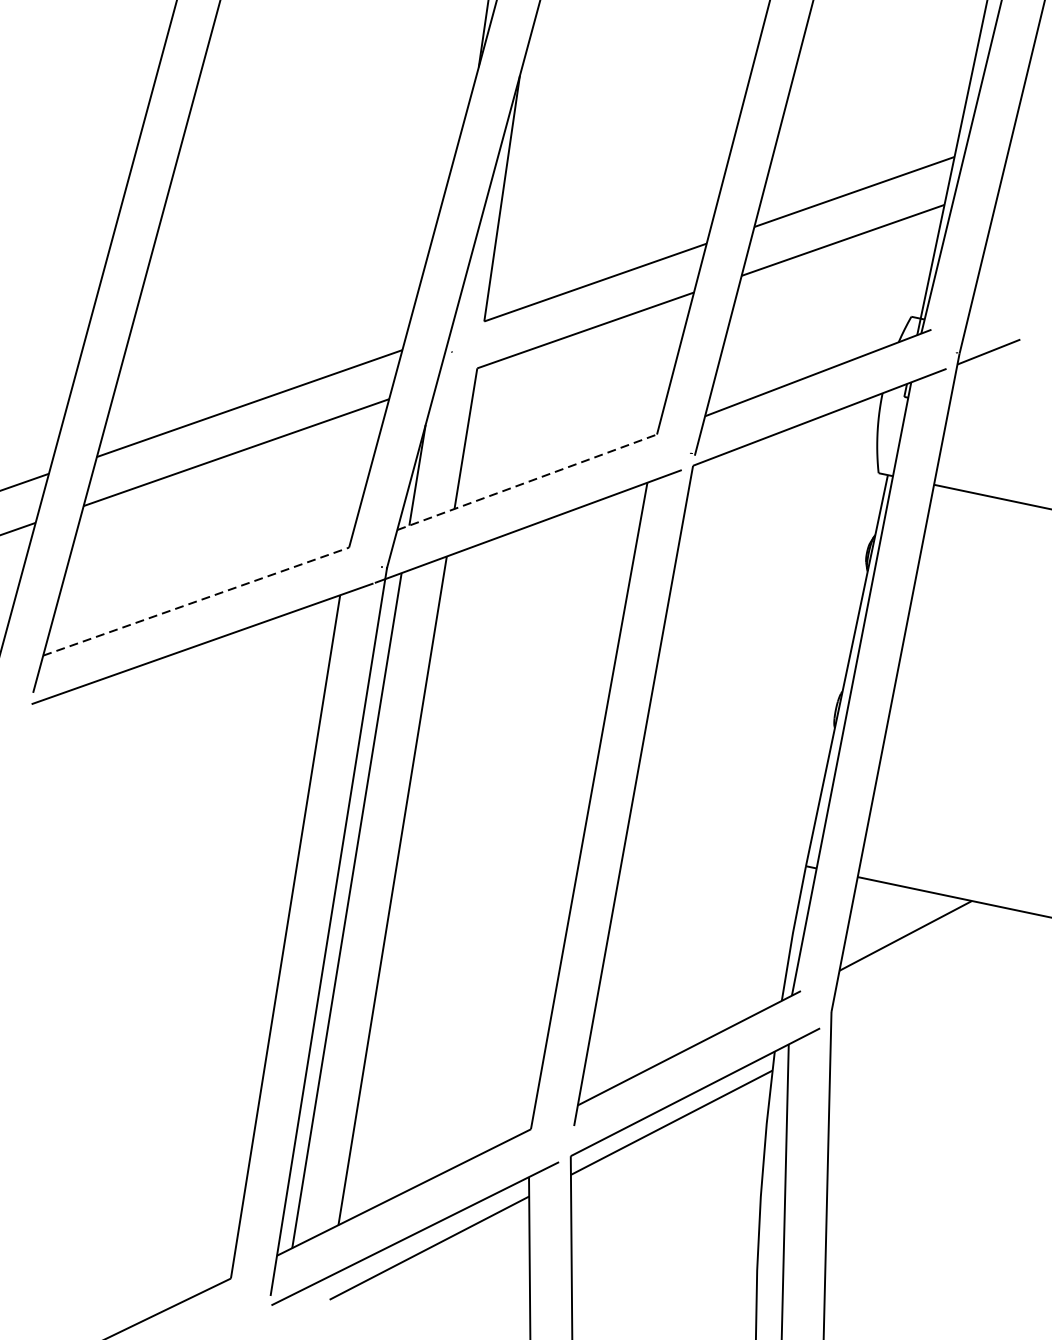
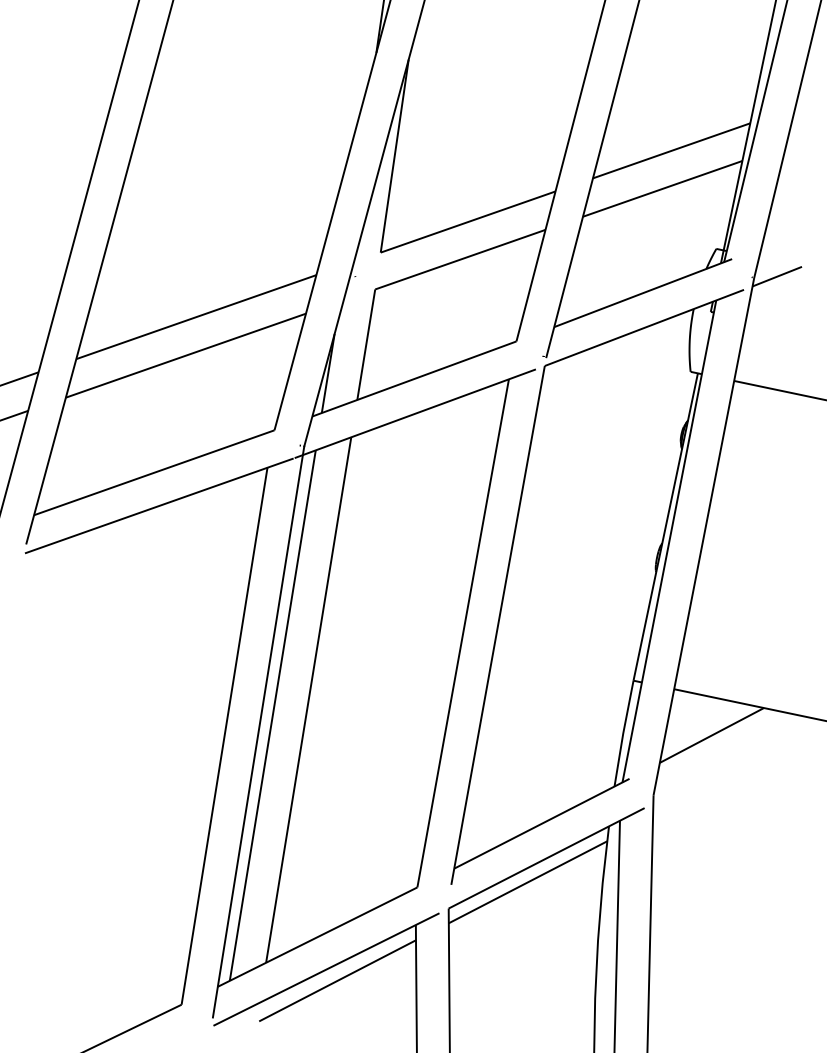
line: (527, 481) -> (414, 378), dashed -> solid
line: (196, 601) -> (154, 472), dashed -> solid

